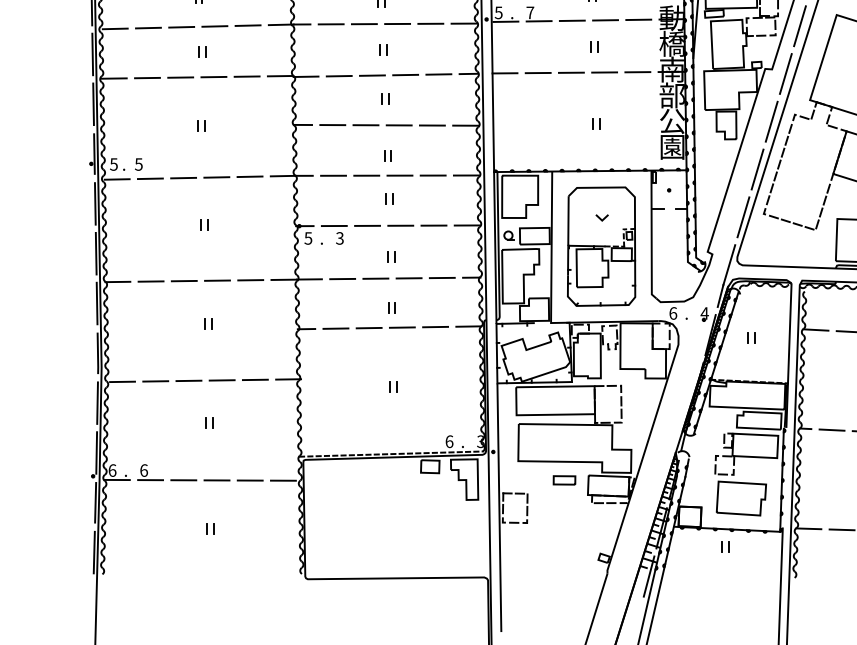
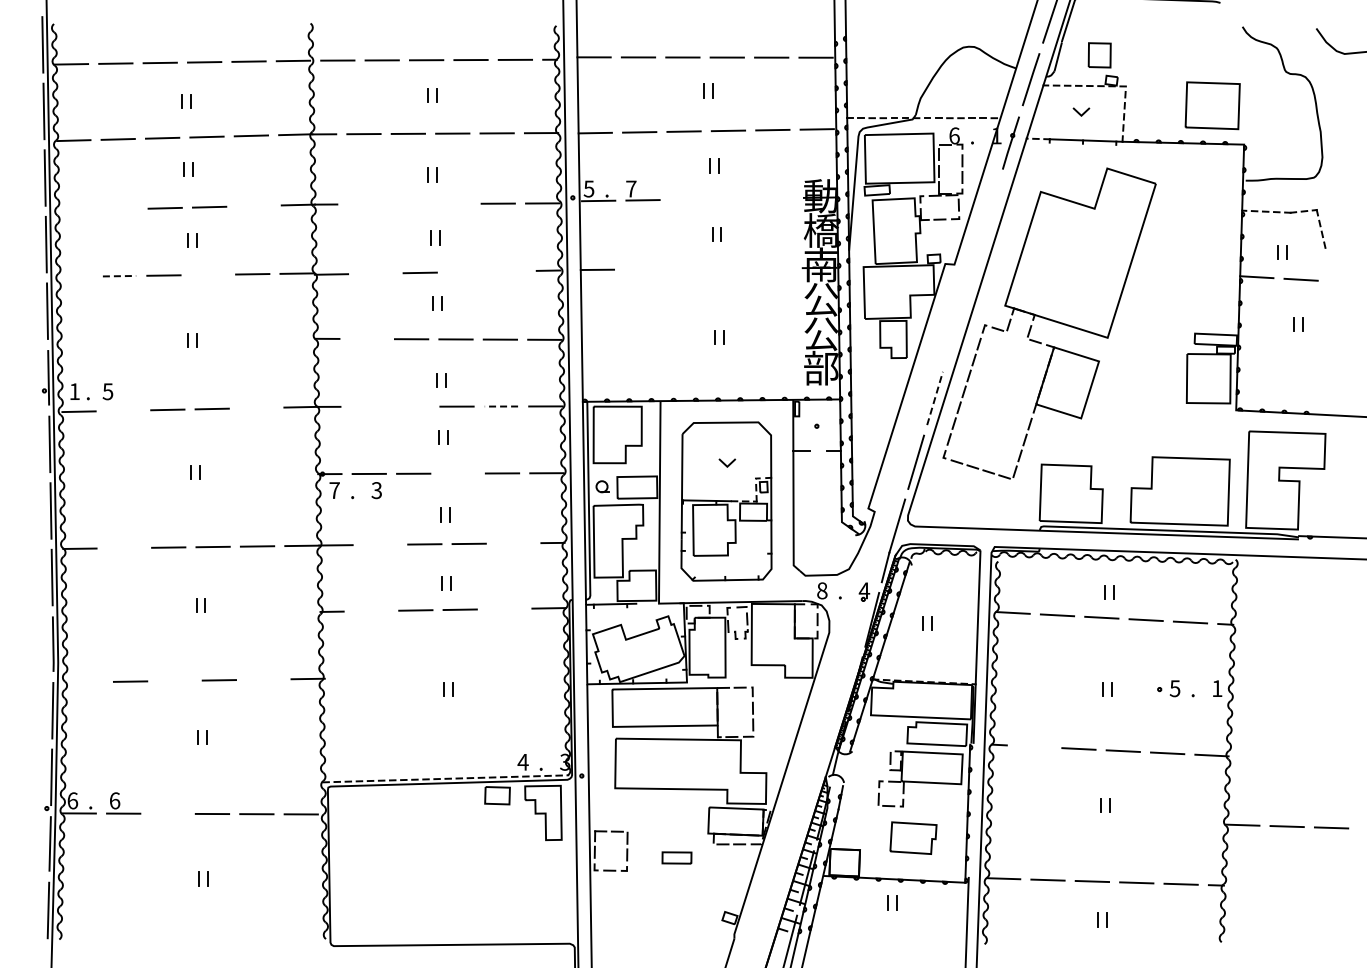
line: (605, 19) -> (731, 198), removed
line: (638, 19) -> (775, 198), removed
line: (572, 20) -> (687, 199), removed
line: (397, 23) -> (453, 203), removed
line: (330, 24) -> (364, 204), removed
line: (363, 24) -> (408, 204), removed
line: (247, 25) -> (253, 205), removed
line: (799, 25) -> (991, 206), removed
line: (148, 27) -> (120, 208), removed
line: (115, 28) -> (76, 210), removed
line: (570, 72) -> (685, 268), removed
line: (604, 72) -> (730, 268), removed
line: (637, 72) -> (774, 268), removed
line: (537, 73) -> (641, 269), removed
line: (785, 73) -> (972, 270), removed
line: (405, 74) -> (464, 271), removed
line: (438, 74) -> (508, 271), removed
line: (213, 76) -> (207, 274), removed
line: (338, 76) -> (375, 273), removed
line: (113, 78) -> (74, 276), removed
line: (147, 78) -> (119, 276), solid -> dashed
text: (671, 95) -> (820, 299), 部 -> 公
line: (771, 121) -> (953, 334), removed
line: (332, 124) -> (366, 338), removed
text: (672, 146) -> (821, 367), 園 -> 部
text: (113, 164) -> (74, 391), 5 -> 1
line: (757, 169) -> (935, 398), solid -> dashed
line: (332, 175) -> (367, 406), removed
line: (366, 175) -> (412, 406), removed
line: (433, 175) -> (501, 406), solid -> dashed
line: (249, 176) -> (256, 407), removed
line: (150, 178) -> (123, 410), removed
line: (400, 225) -> (457, 473), removed
text: (308, 238) -> (334, 490), 5 -> 7
line: (342, 278) -> (380, 544), removed
line: (442, 278) -> (513, 543), removed
line: (150, 281) -> (123, 547), removed
text: (673, 313) -> (822, 590), 6 -> 8
line: (435, 326) -> (504, 608), removed
line: (335, 328) -> (371, 610), removed
line: (255, 379) -> (263, 679), removed
line: (188, 380) -> (174, 680), removed
line: (122, 382) -> (85, 682), removed
line: (831, 429) -> (1034, 746), removed
text: (448, 441) -> (522, 761), 6 -> 4
line: (183, 480) -> (167, 813), removed
part: (564, 480) -> (676, 857), moved
part: (741, 497) -> (913, 837), size x0.7

